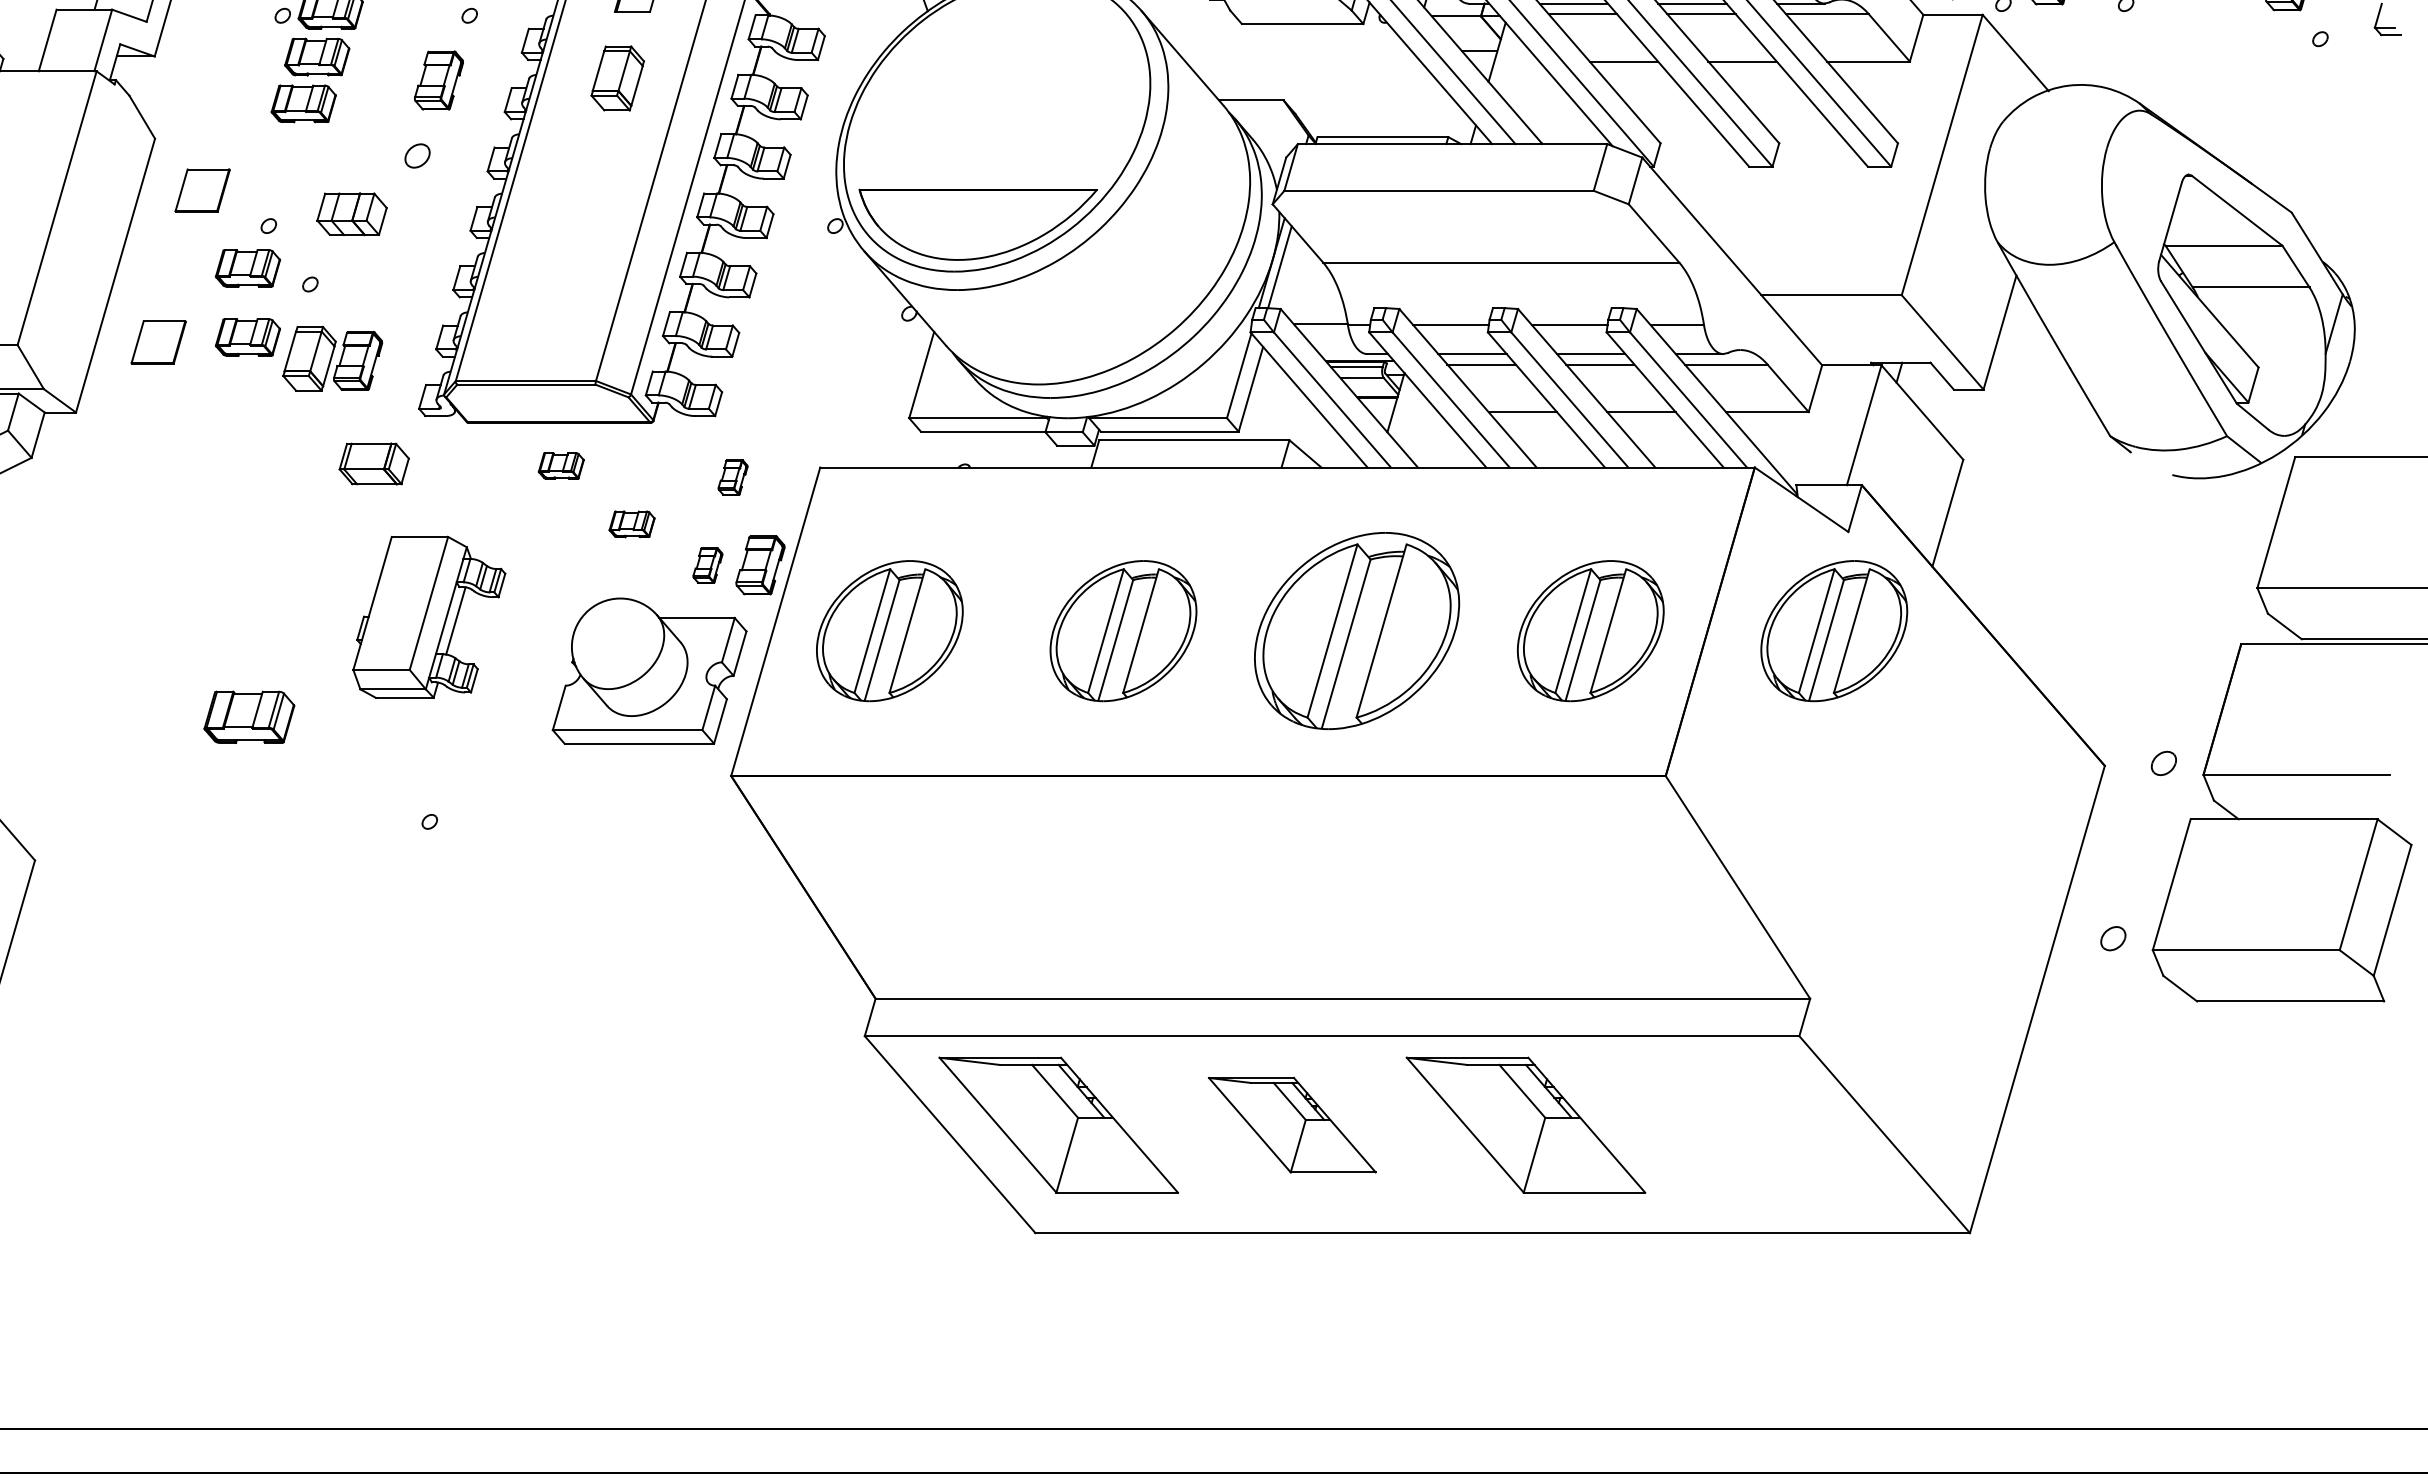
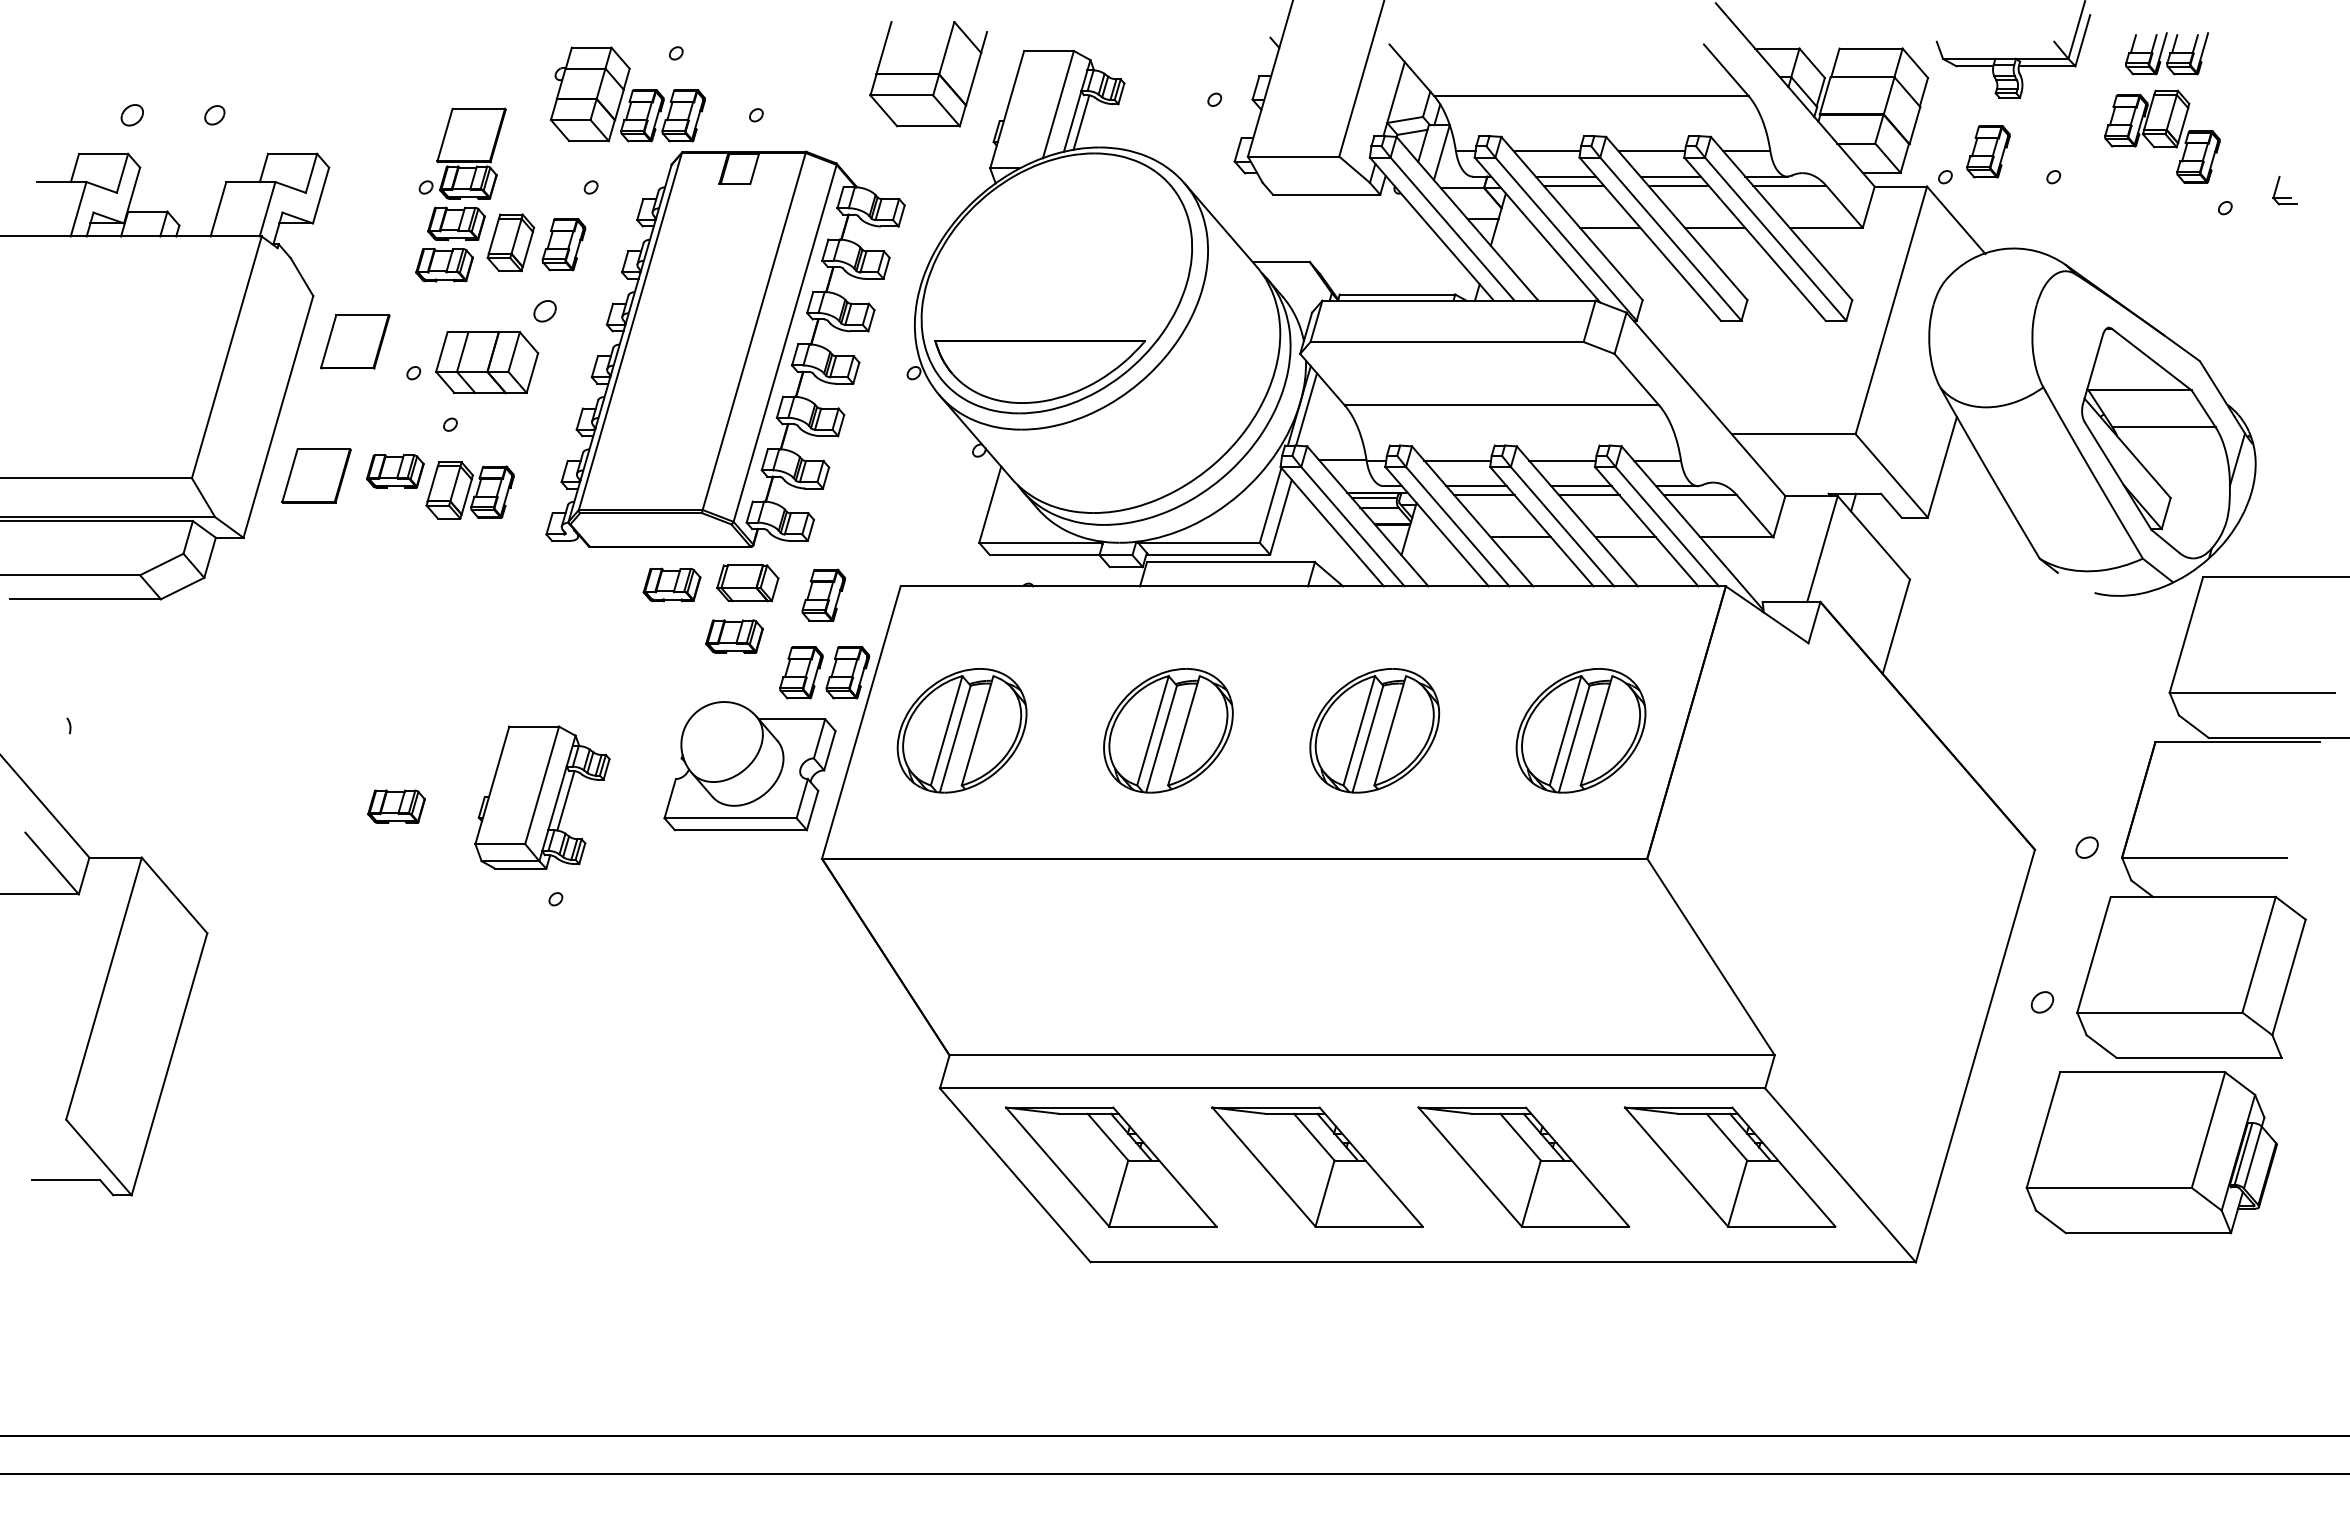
part: (617, 78) -> (510, 242), moved
part: (202, 190) -> (355, 341), size x1.43
part: (352, 214) -> (487, 362), size x1.67
part: (248, 268) -> (395, 410), removed
part: (158, 341) -> (316, 475), size x1.43
part: (373, 464) -> (747, 583), moved
part: (560, 465) -> (671, 584), size x1.43
part: (732, 476) -> (823, 594), size x1.67
part: (632, 524) -> (734, 636), size x1.43
part: (707, 565) -> (801, 672), size x1.67
part: (429, 617) -> (542, 797), moved
part: (1356, 630) -> (1374, 730), size x0.71
part: (1833, 630) -> (1795, 730), removed
part: (249, 716) -> (396, 806), size x0.71
part: (2236, 1108) -> (2151, 1152), added
part: (1292, 1124) -> (1317, 1166), size x1.43
part: (1758, 1124) -> (1729, 1166), added

